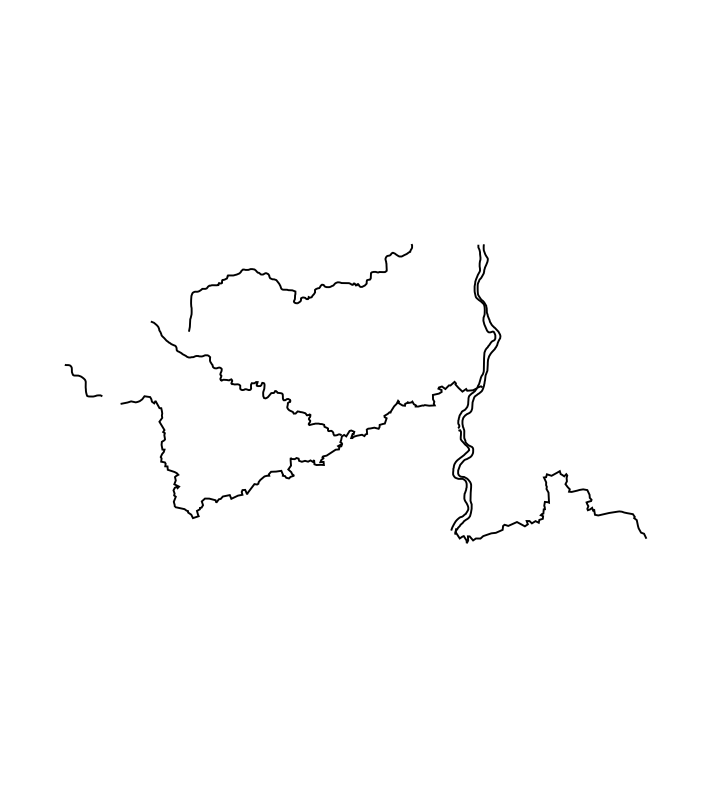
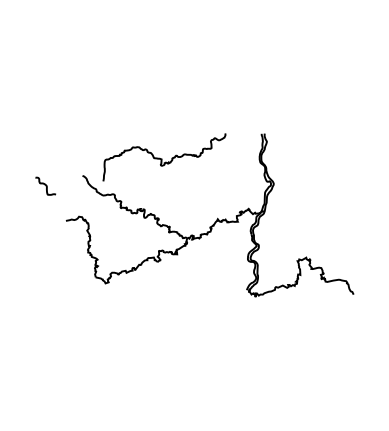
curve: (83, 379) -> (45, 185), moved

